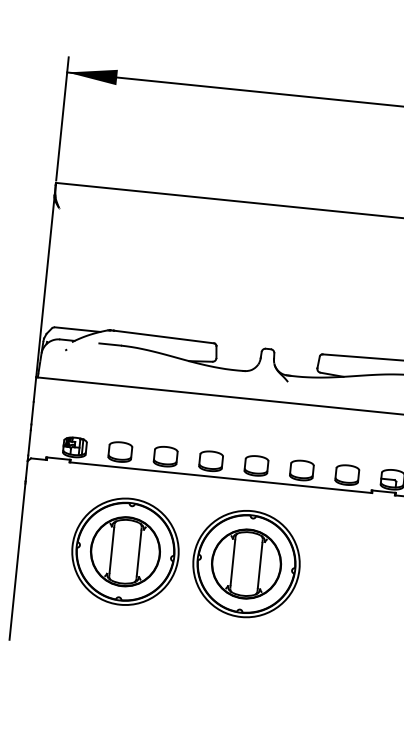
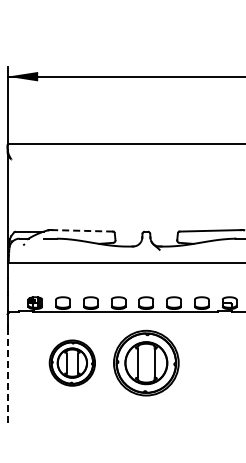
line: (164, 336) -> (82, 230), solid -> dashed
part: (125, 550) -> (72, 362), size x0.7
line: (17, 561) -> (7, 375), solid -> dashed

